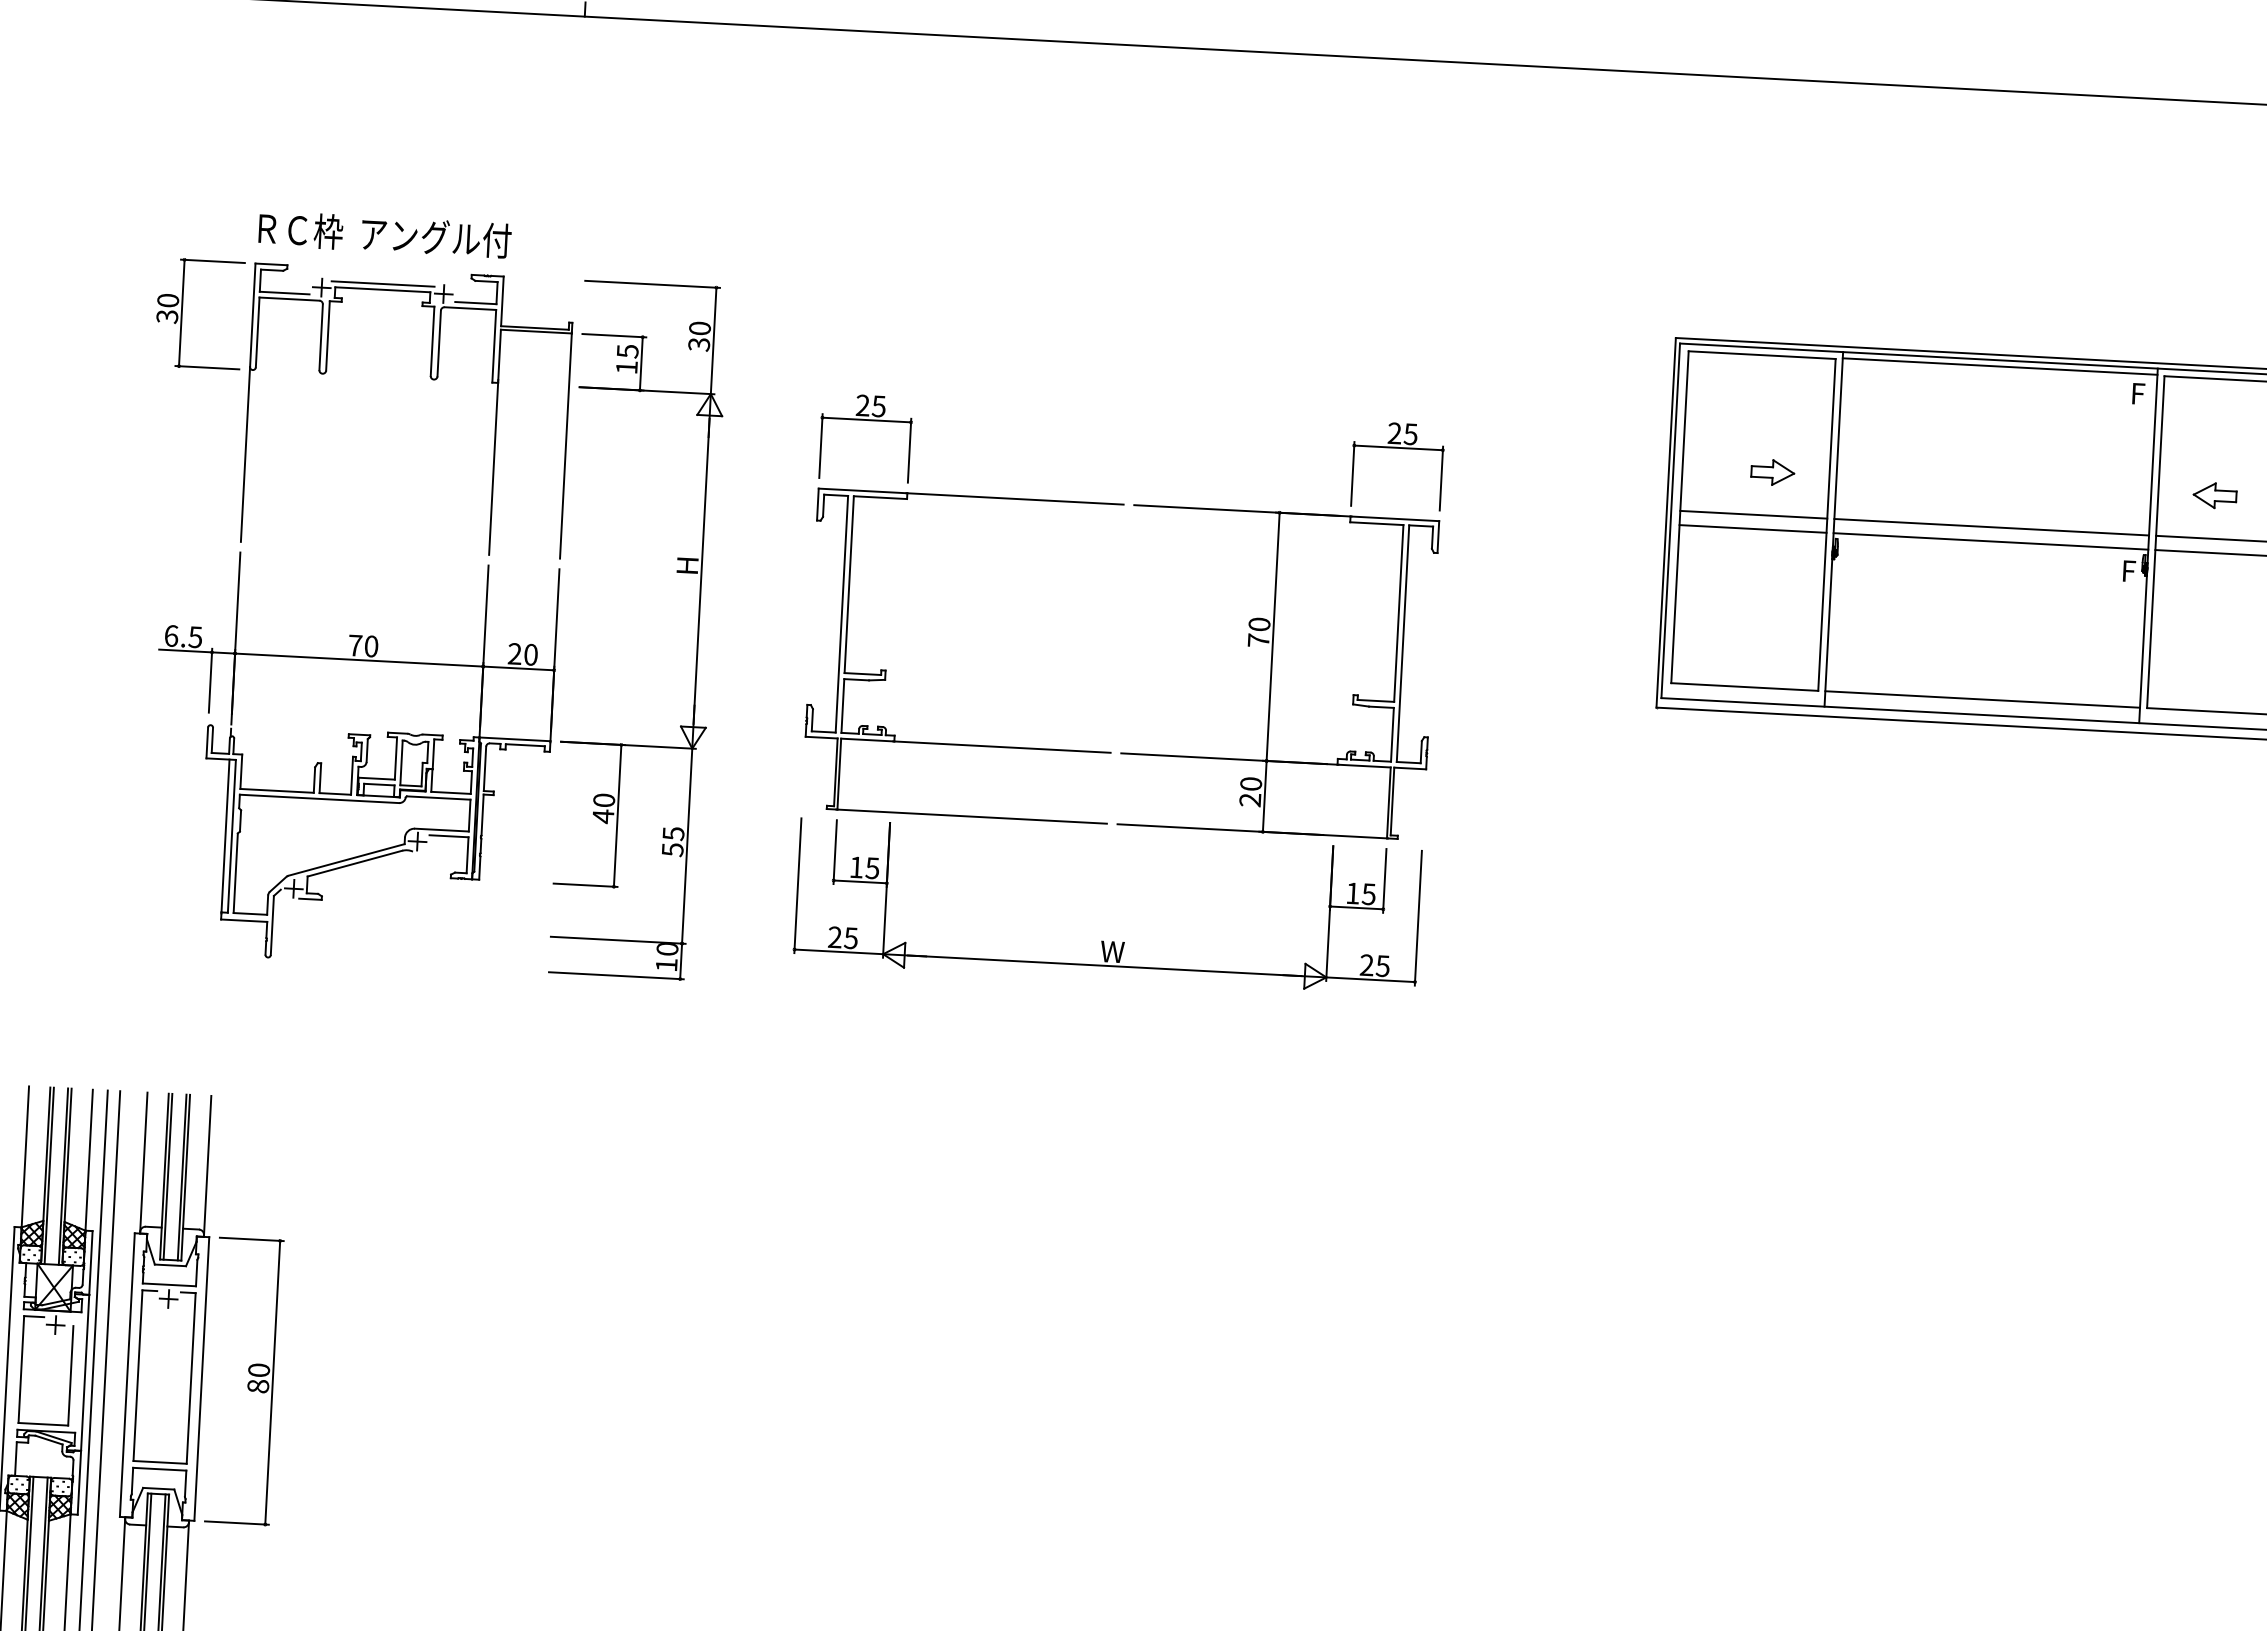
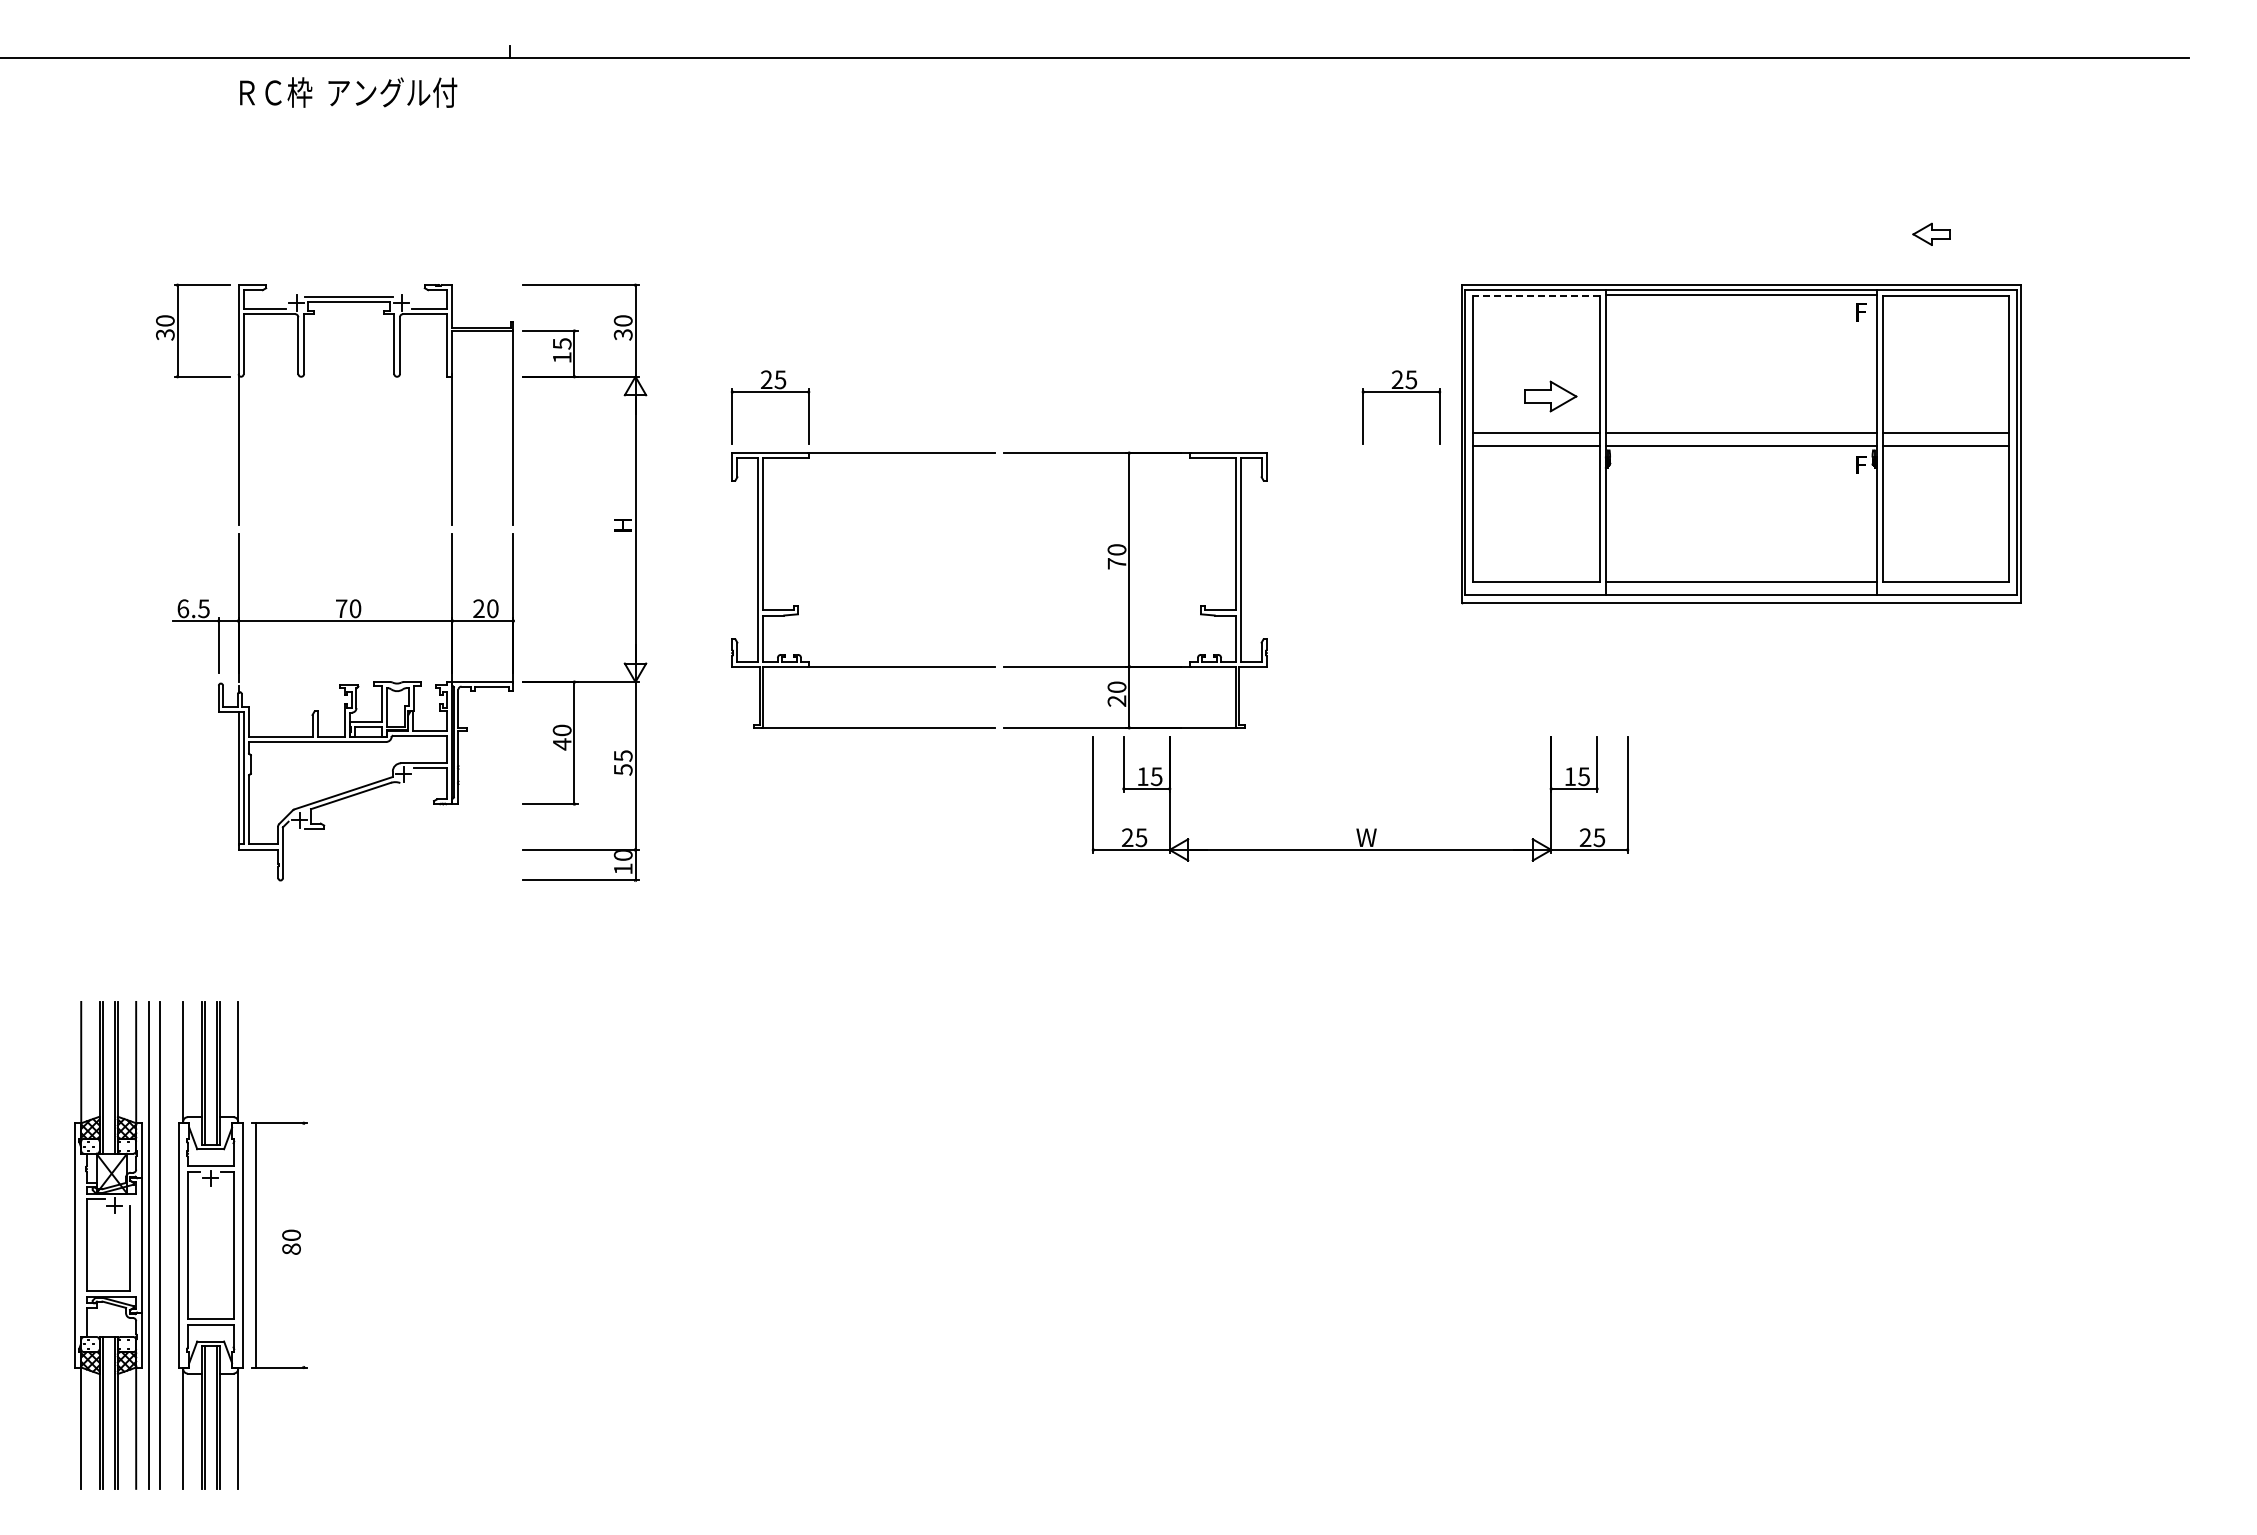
text: (384, 234) -> (348, 92), moved
line: (1760, 355) -> (1535, 296), solid -> dashed
part: (1398, 448) -> (1401, 392), moved
part: (1773, 471) -> (1551, 395), size x1.4
part: (2214, 494) -> (1931, 233), moved
part: (1103, 940) -> (1358, 828), moved
line: (272, 1382) -> (255, 1245), moved

